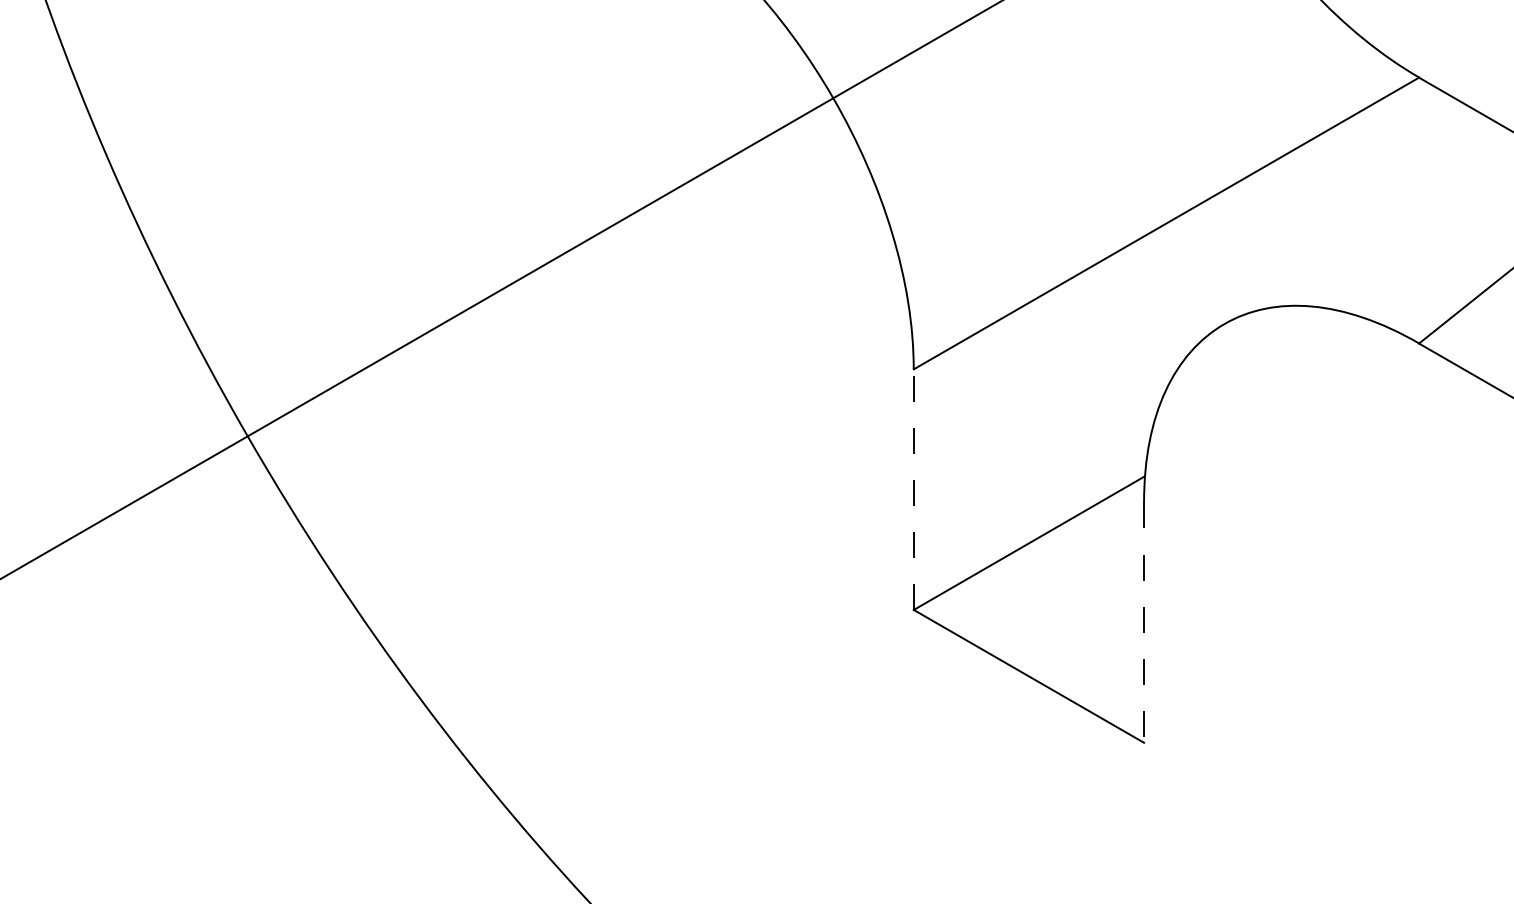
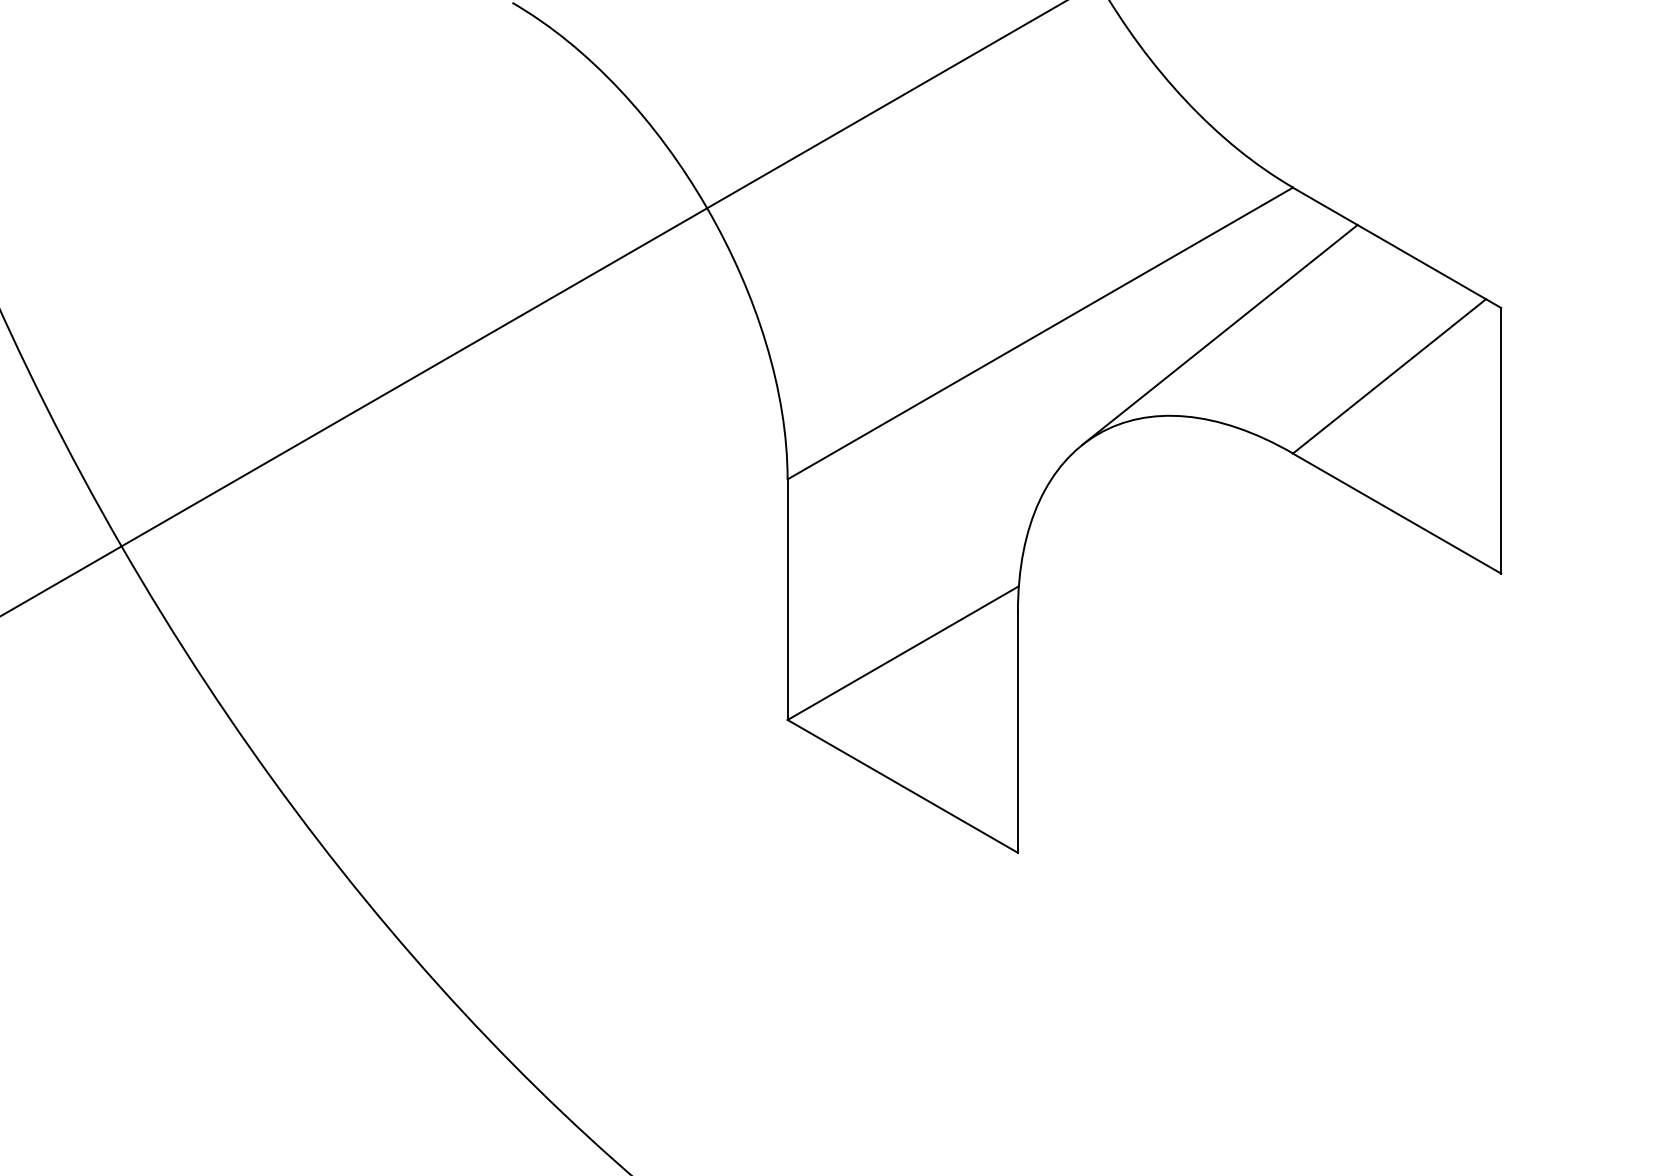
line: (1345, 224) -> (1219, 334), added
line: (913, 489) -> (787, 599), dashed -> solid
line: (1143, 623) -> (1017, 733), dashed -> solid

